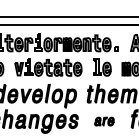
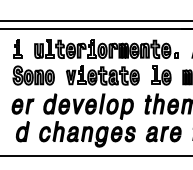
part: (104, 121) -> (163, 134), size x1.67

